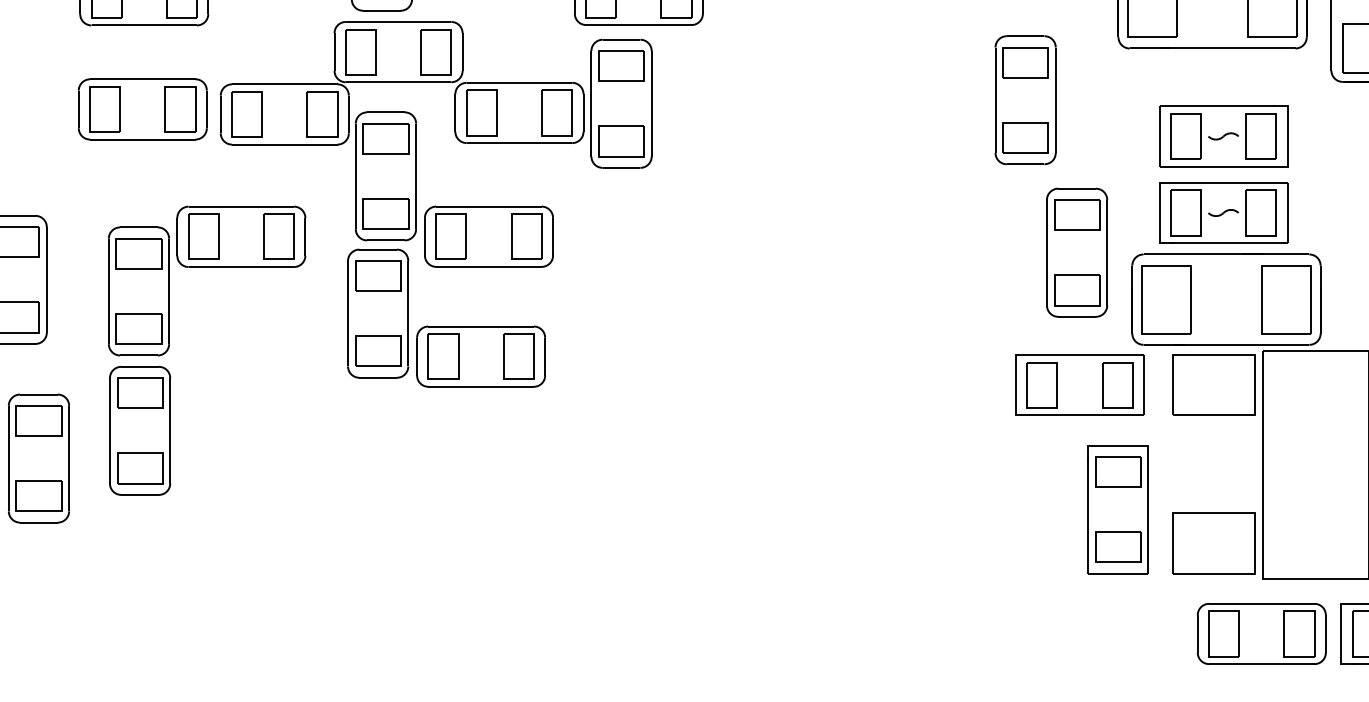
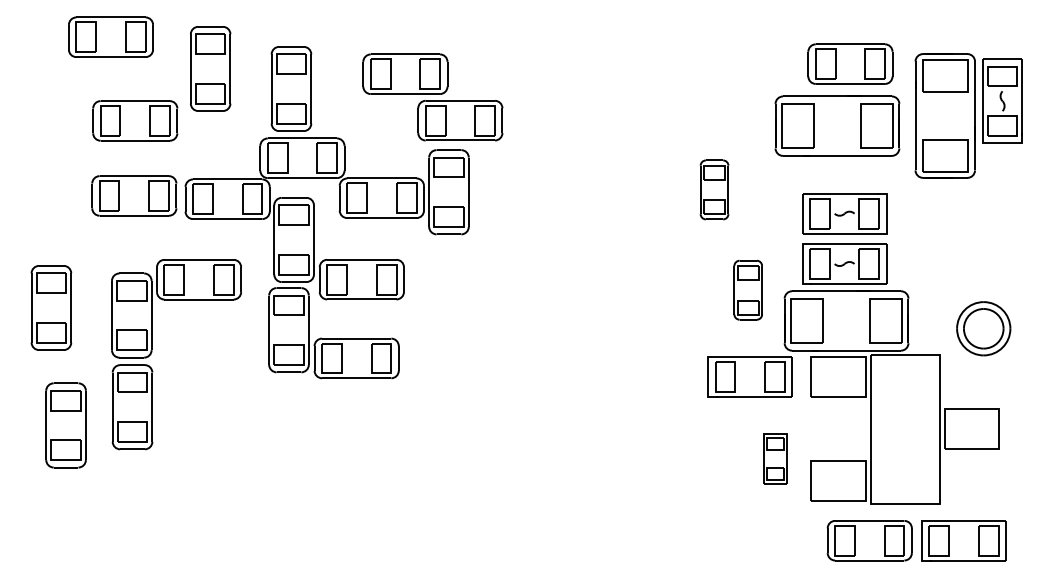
part: (1025, 99) -> (714, 189), size x0.7
part: (1075, 253) -> (747, 290), size x0.7
part: (1118, 508) -> (775, 458), size x0.6

